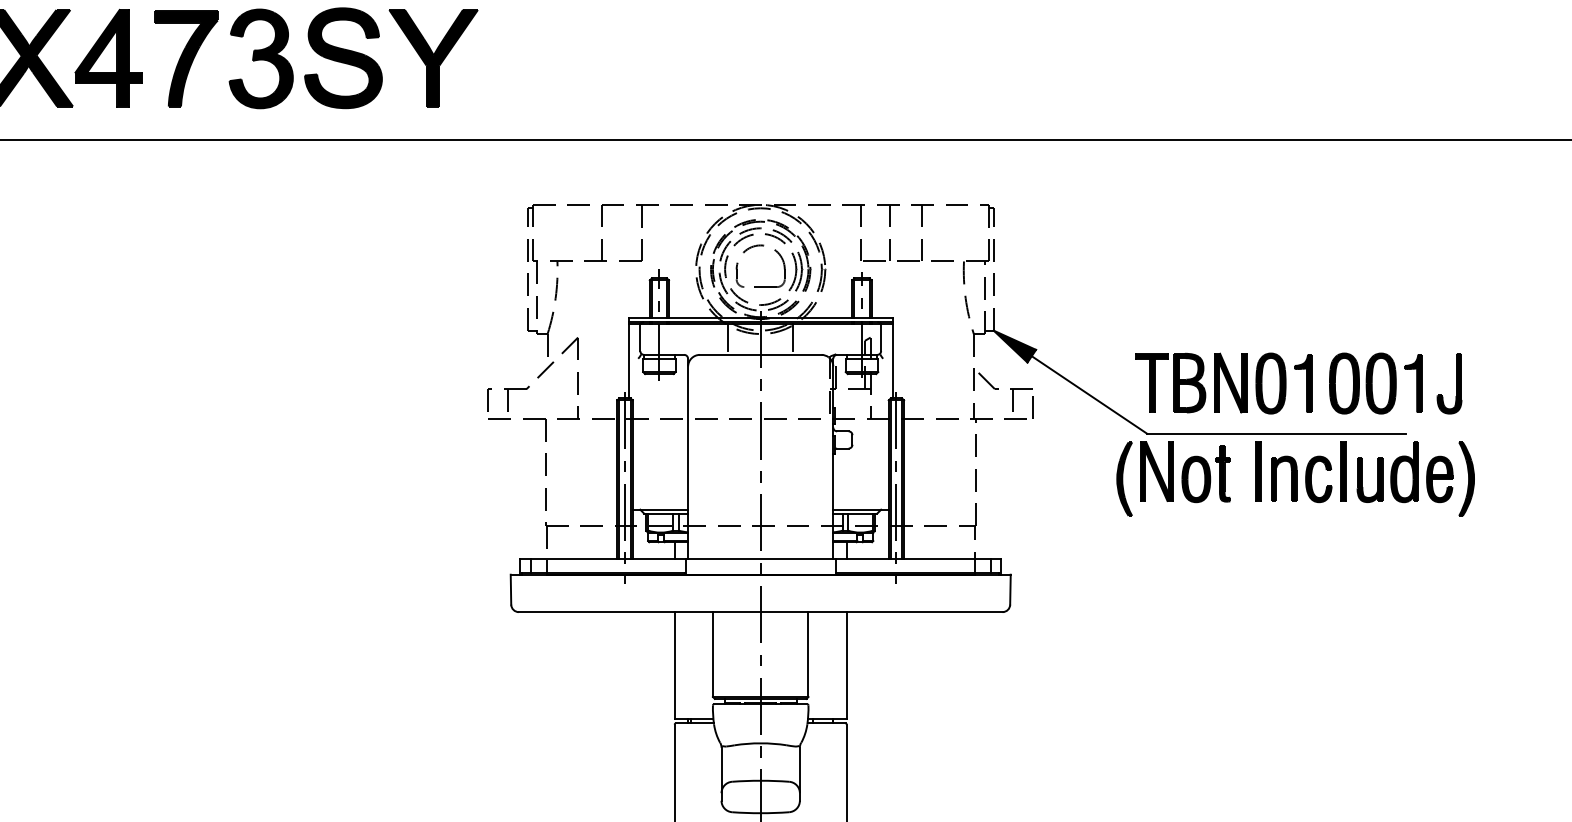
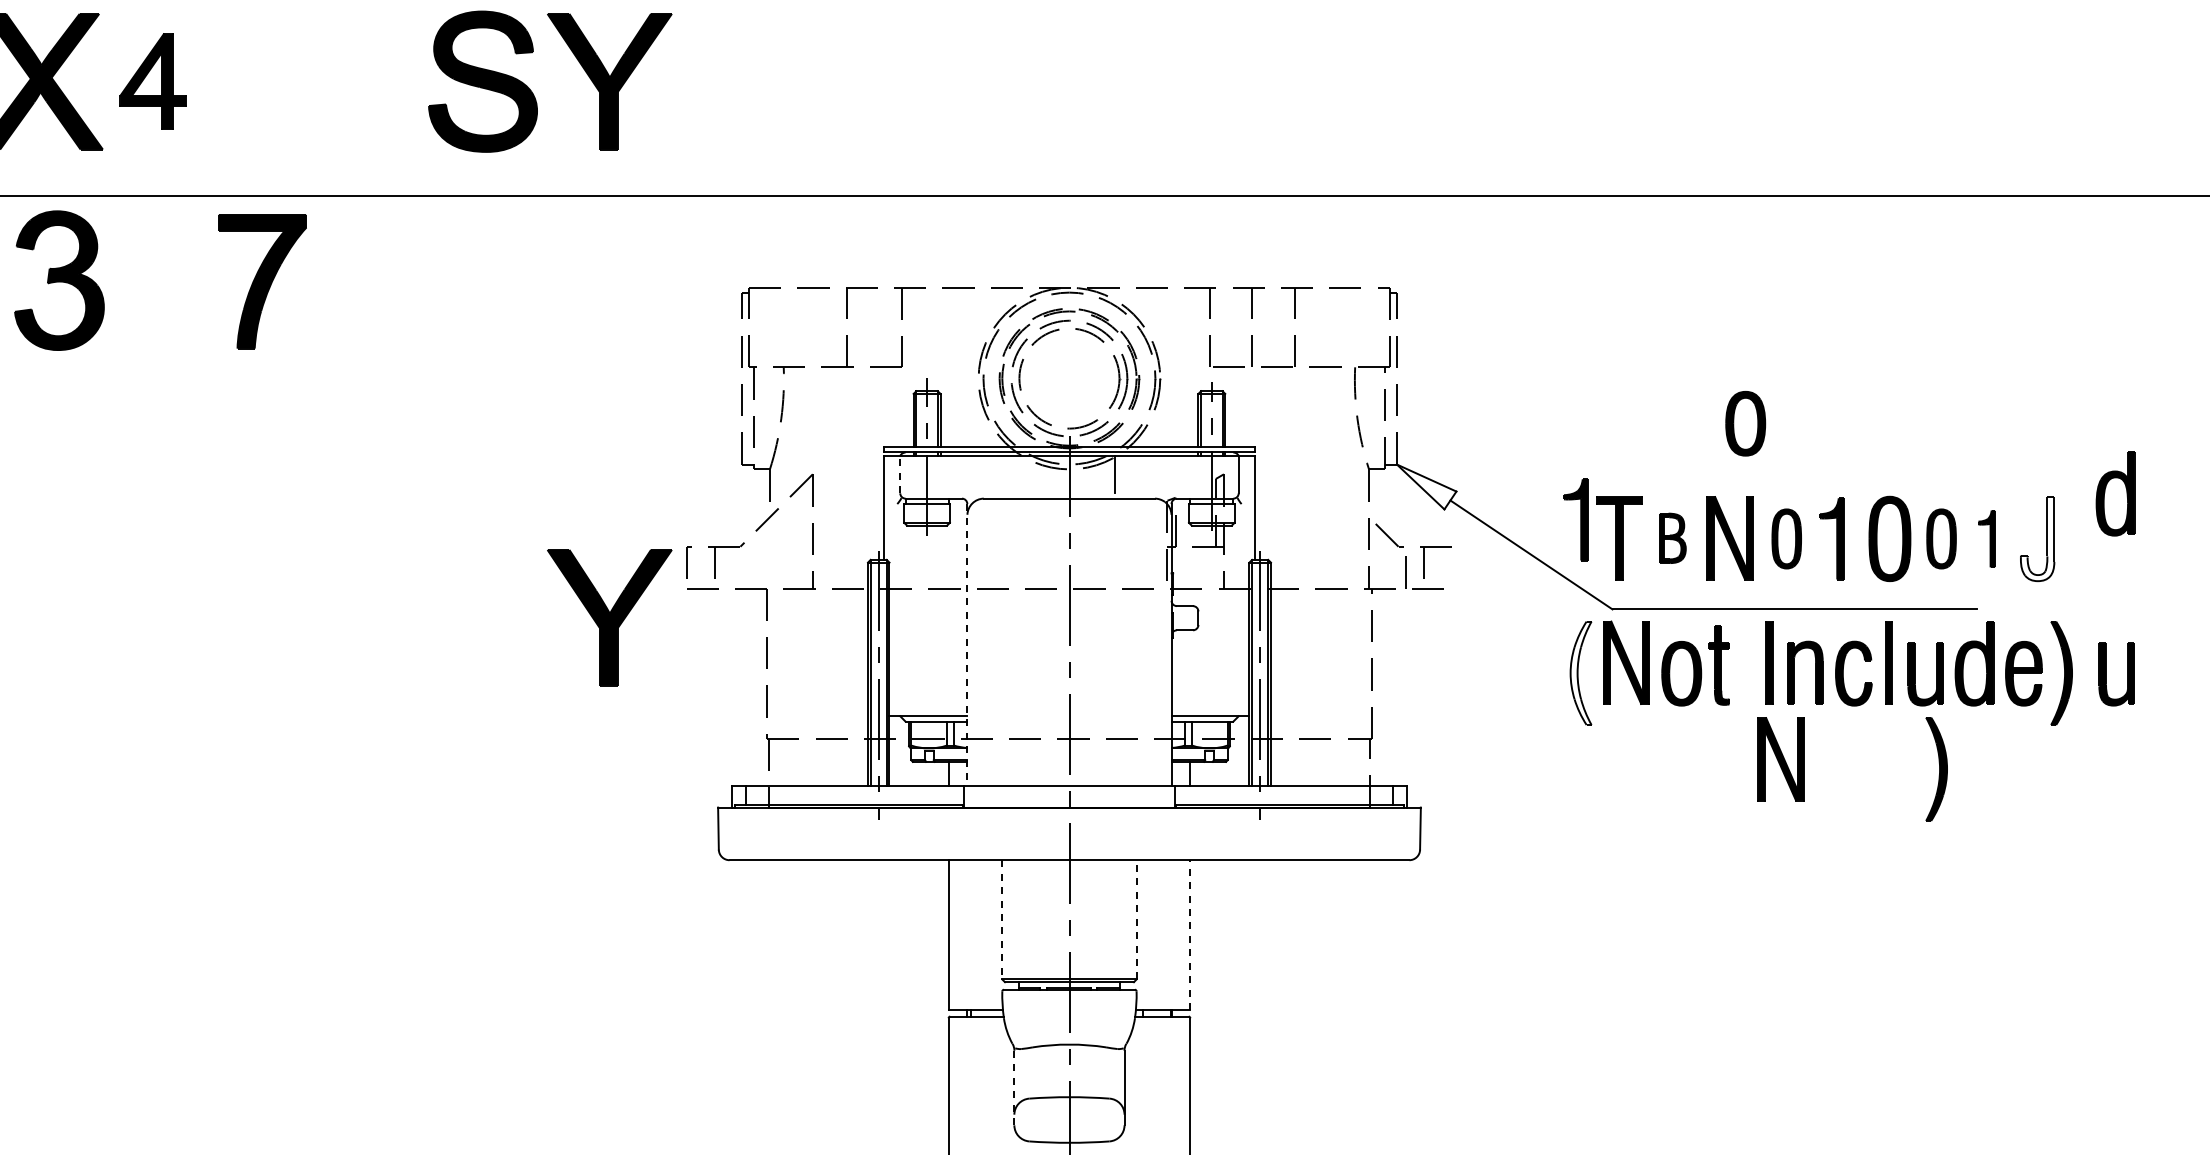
part: (108, 58) -> (152, 81), size x0.7
part: (186, 58) -> (262, 281), moved
part: (261, 58) -> (59, 280), moved
part: (757, 246) -> (1064, 346), removed
part: (1241, 301) -> (1745, 423), added
line: (640, 337) -> (900, 474), solid -> dashed
line: (728, 337) -> (1023, 474), removed
fill: (1014, 346) -> (1426, 486), removed
part: (1504, 351) -> (2115, 493), added
part: (1120, 369) -> (1575, 519), added
part: (1189, 383) -> (1672, 538), size x0.6
part: (1270, 383) -> (1786, 538), size x0.7
part: (1381, 383) -> (1941, 538), size x0.7
part: (1413, 383) -> (1986, 538), size x0.7
fill: (1449, 383) -> (2037, 539), removed
line: (1032, 407) -> (1405, 572), moved
part: (433, 439) -> (609, 617), added
line: (688, 459) -> (967, 645), solid -> dashed
fill: (1124, 479) -> (1580, 673), removed
part: (1498, 480) -> (2106, 674), added
part: (1266, 540) -> (1780, 759), added
part: (1377, 547) -> (1936, 769), added
line: (713, 654) -> (1002, 919), solid -> dashed
line: (808, 654) -> (1136, 919), solid -> dashed
line: (846, 665) -> (1190, 935), solid -> dashed
line: (721, 774) -> (1014, 1088), solid -> dashed

